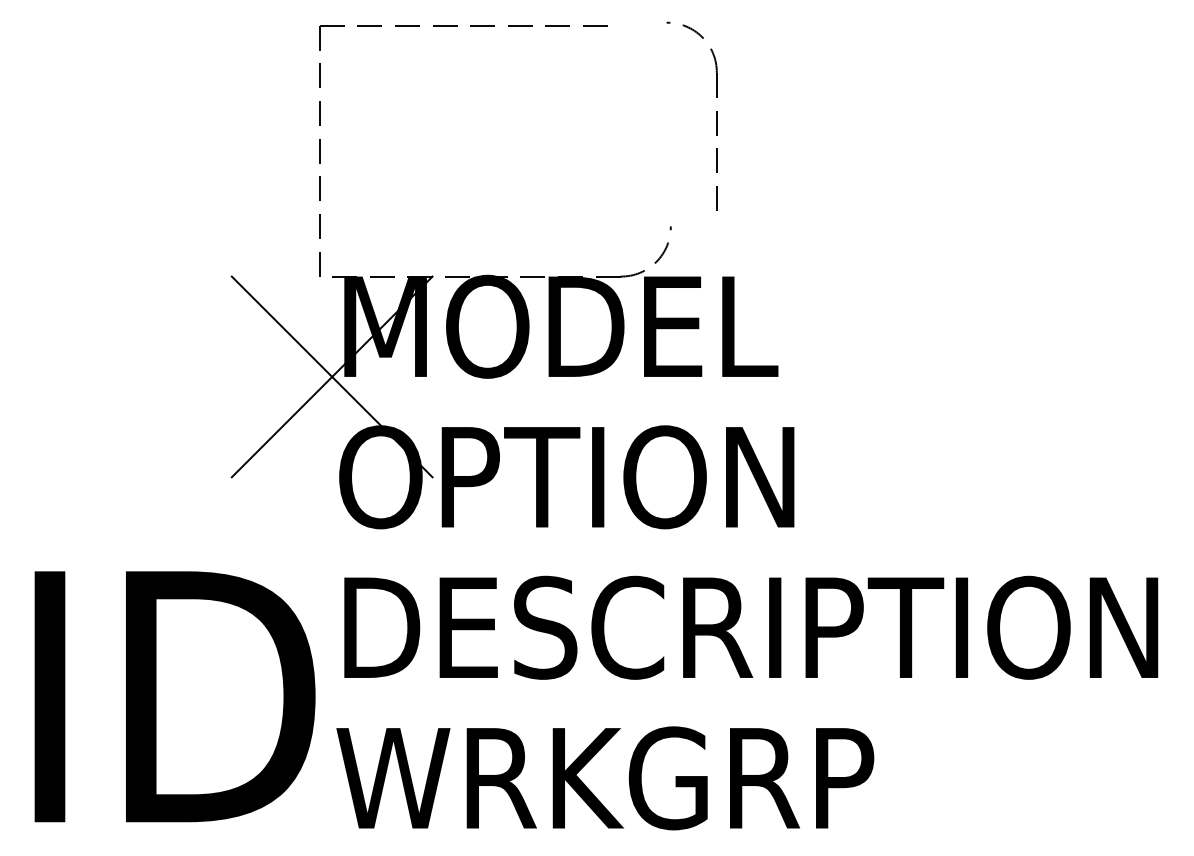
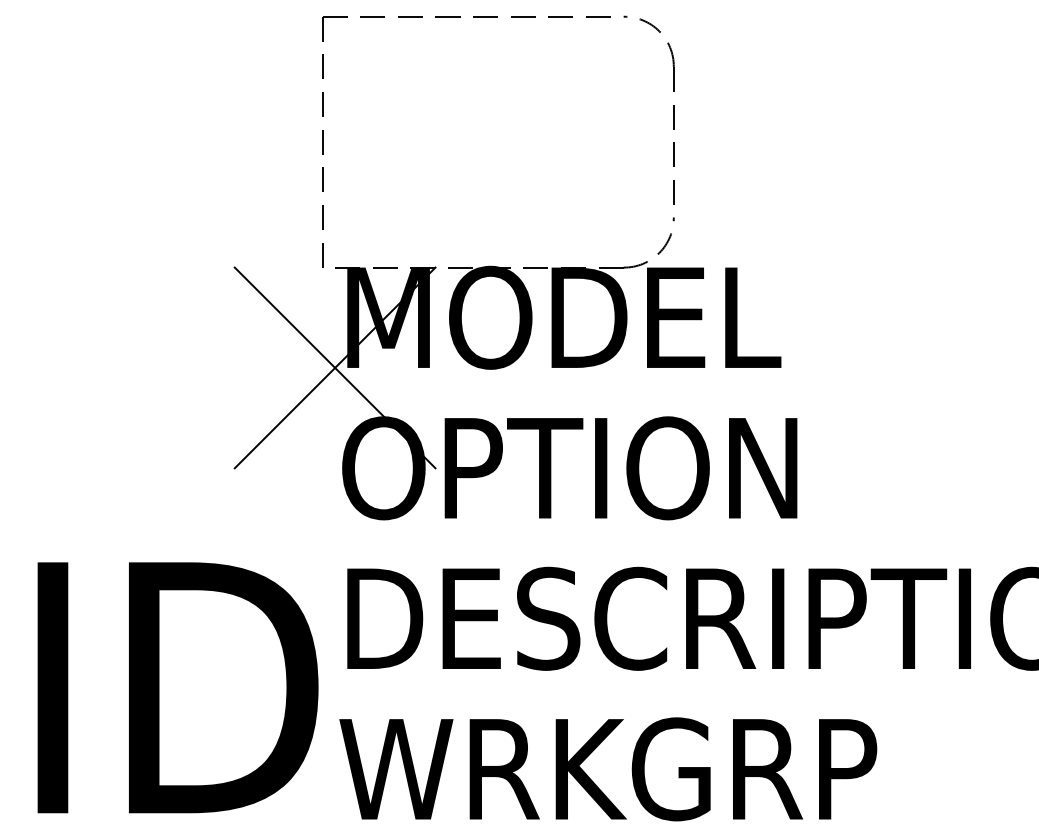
part: (716, 115) -> (673, 109), moved

